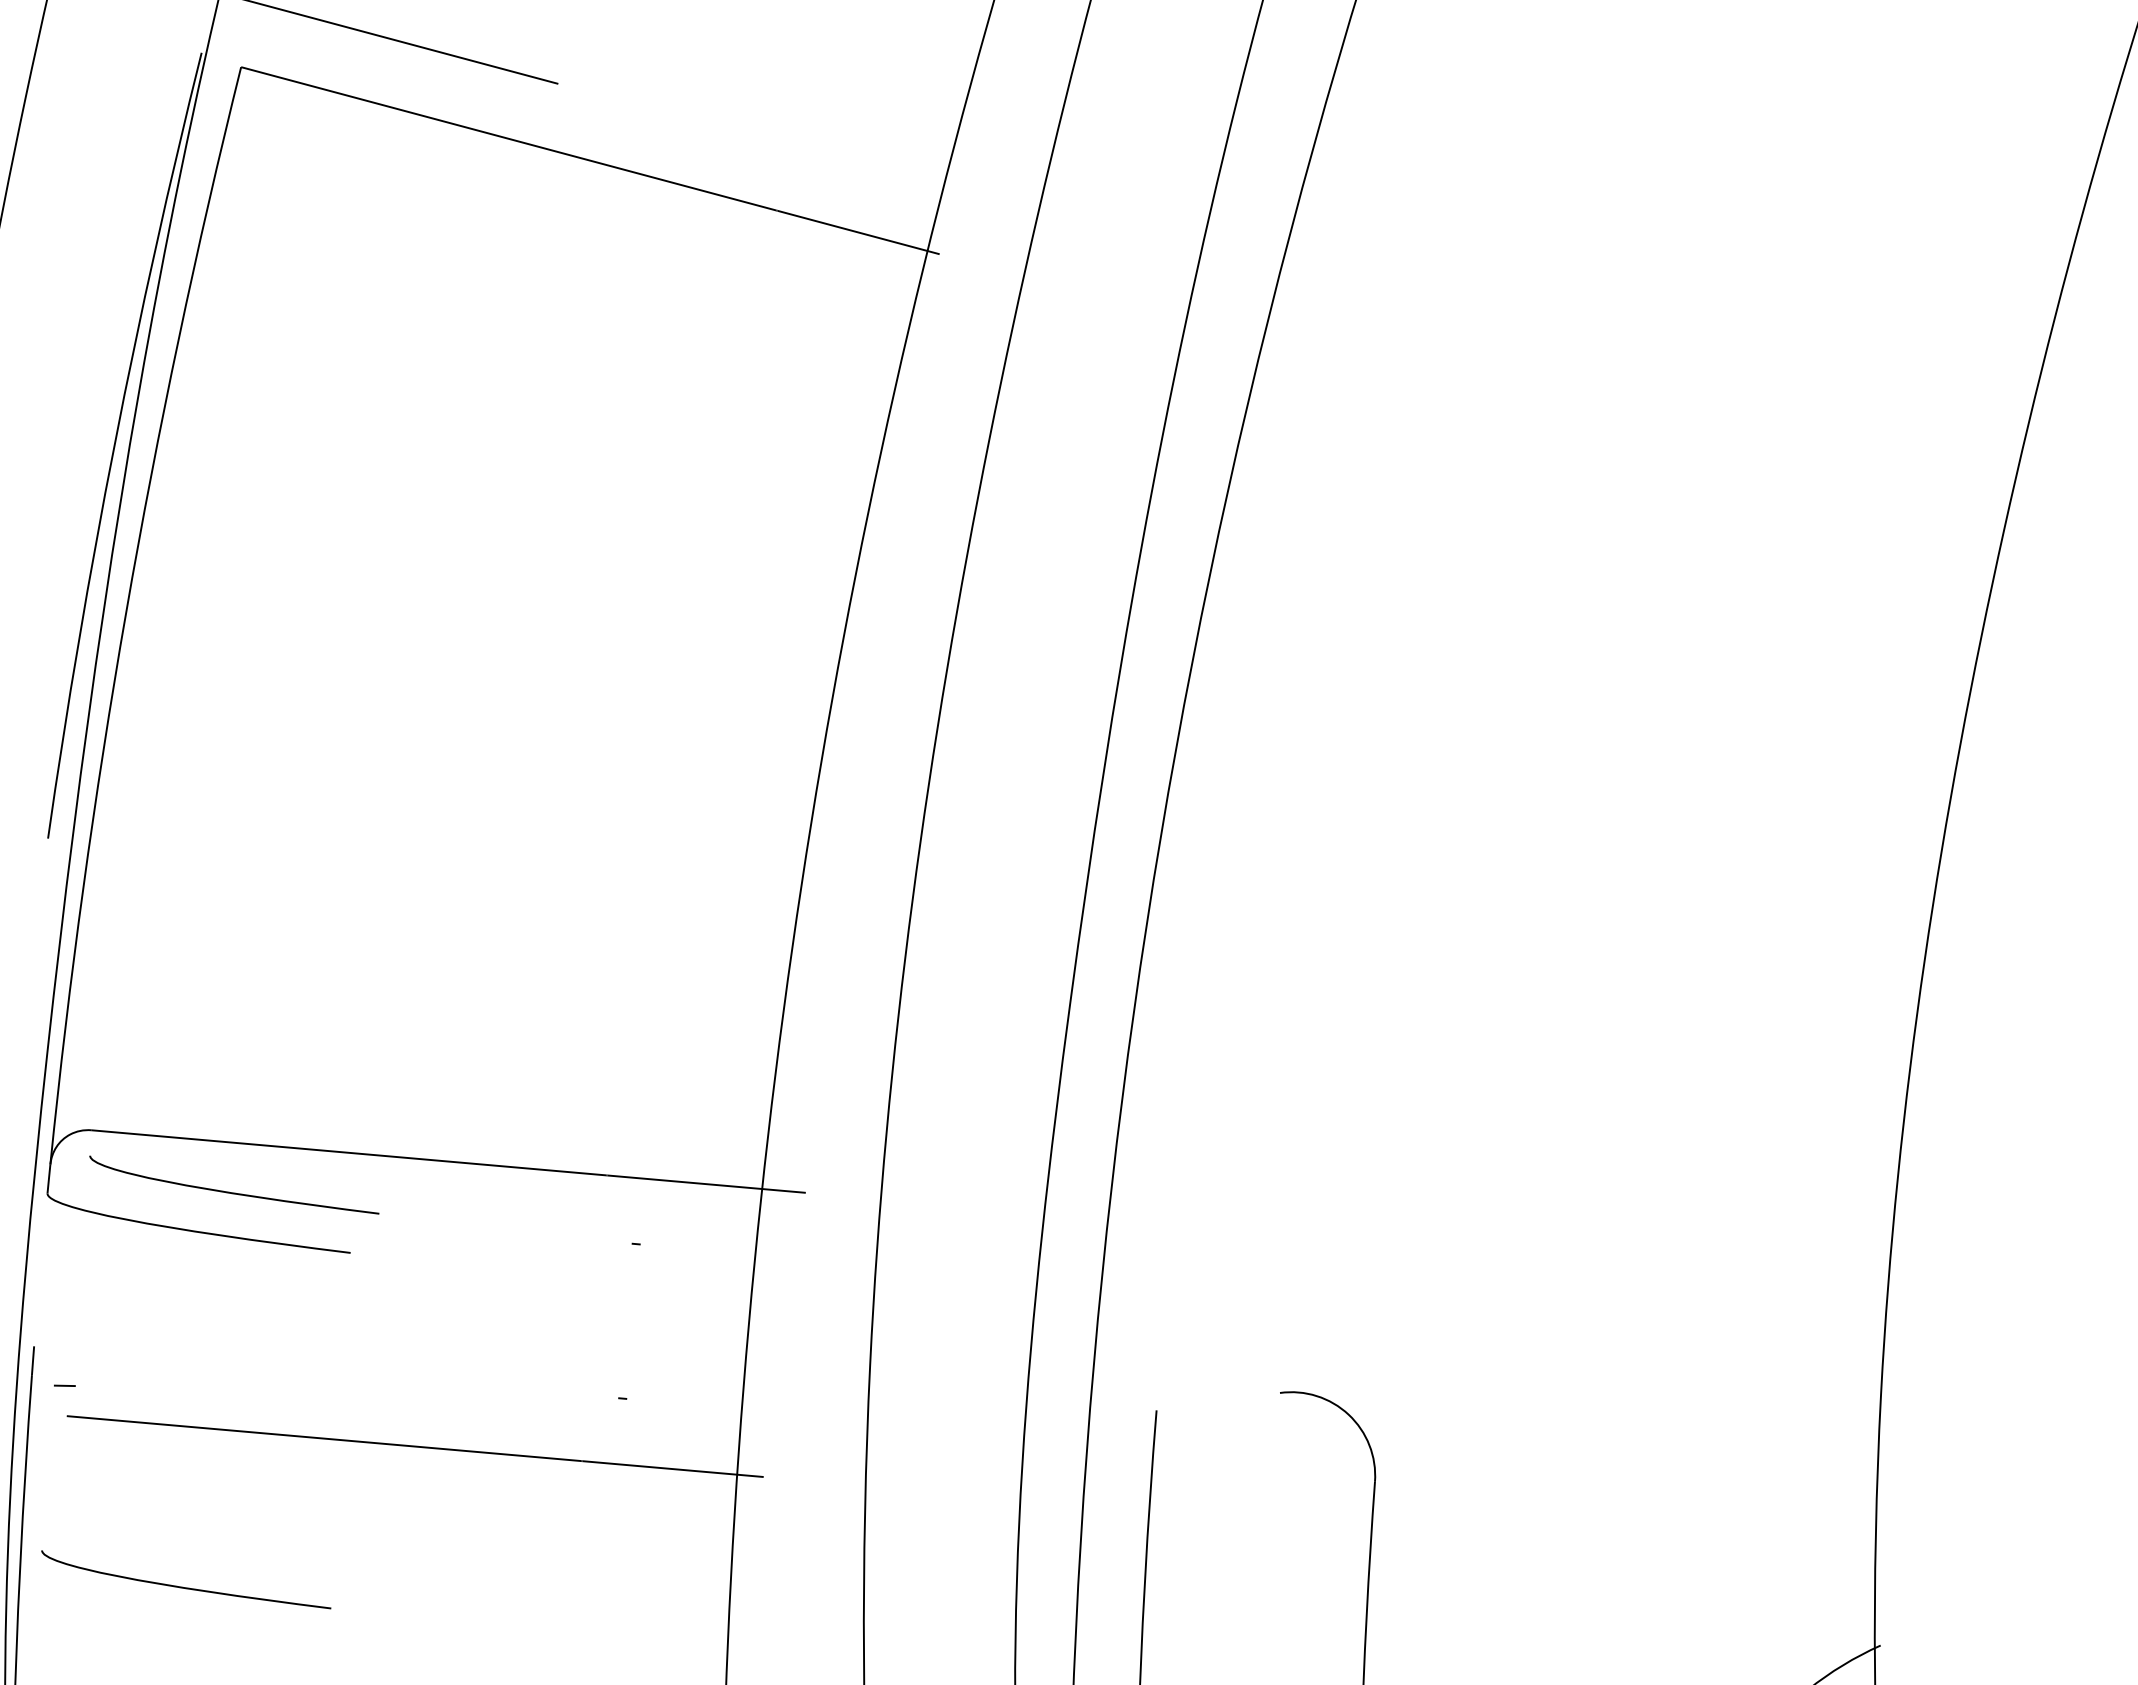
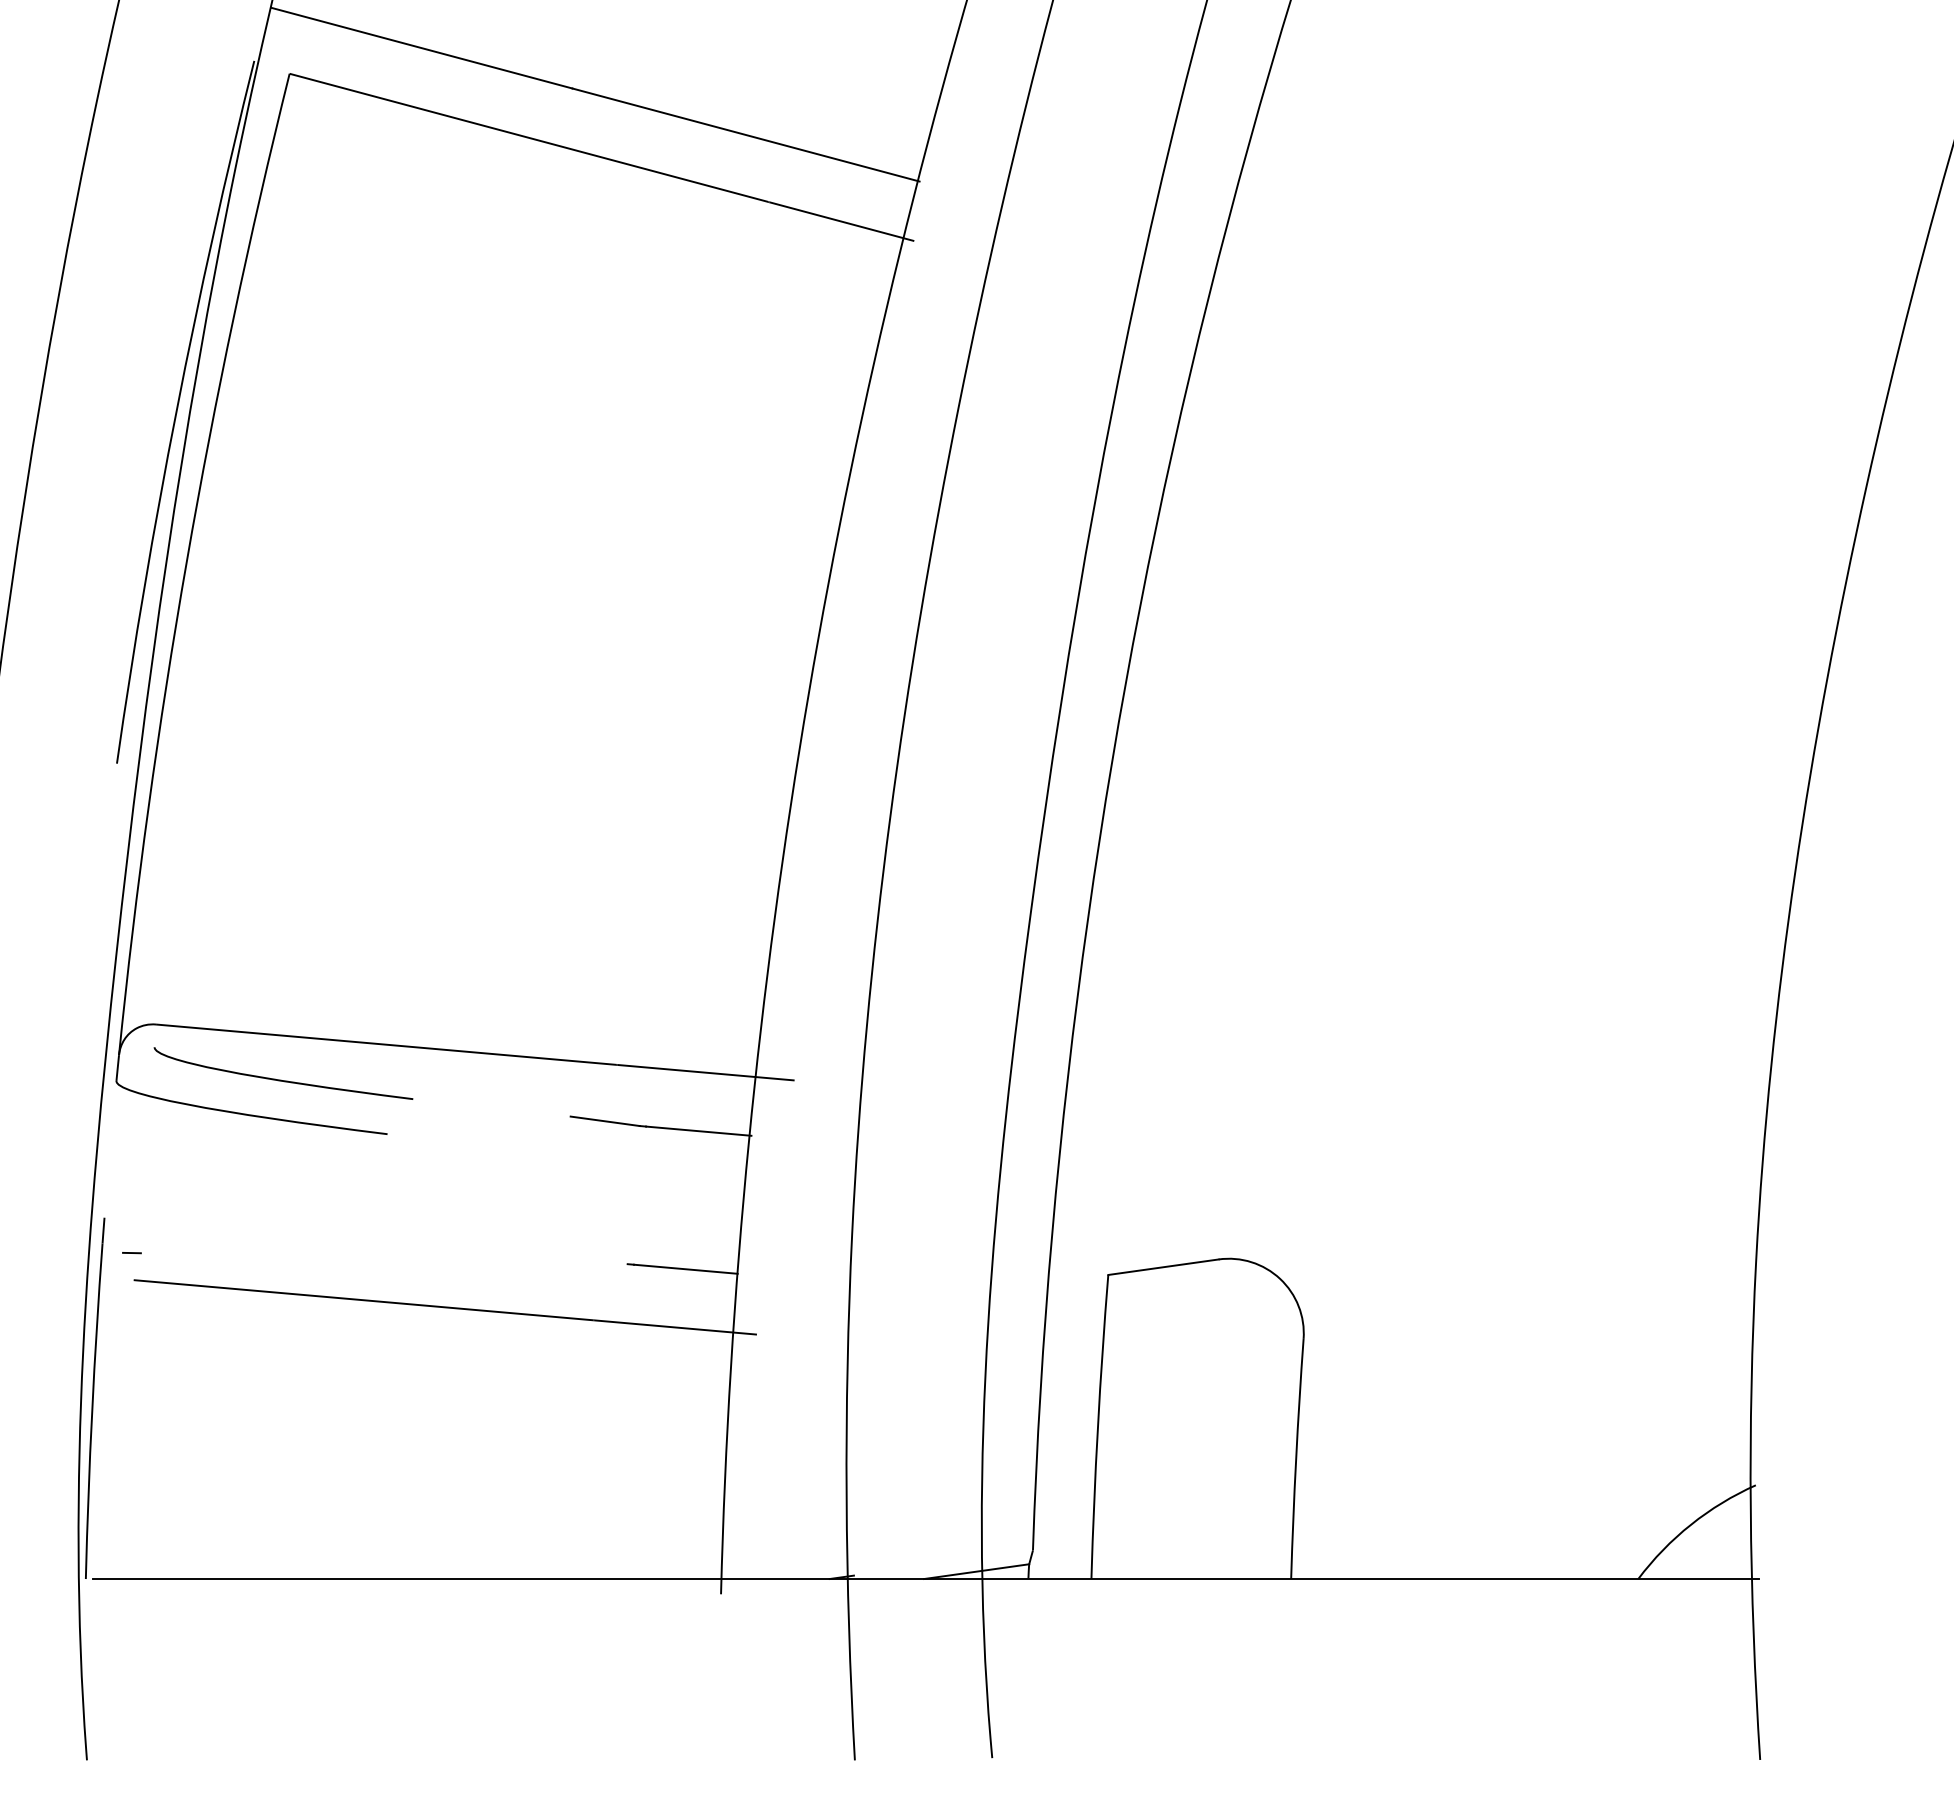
line: (750, 135) -> (745, 134), added
line: (593, 1238) -> (604, 1121), added
line: (698, 1248) -> (698, 1130), added
line: (1218, 1400) -> (1163, 1266), added
line: (683, 1403) -> (685, 1268), added
curve: (183, 1586) -> (238, 1432), removed

